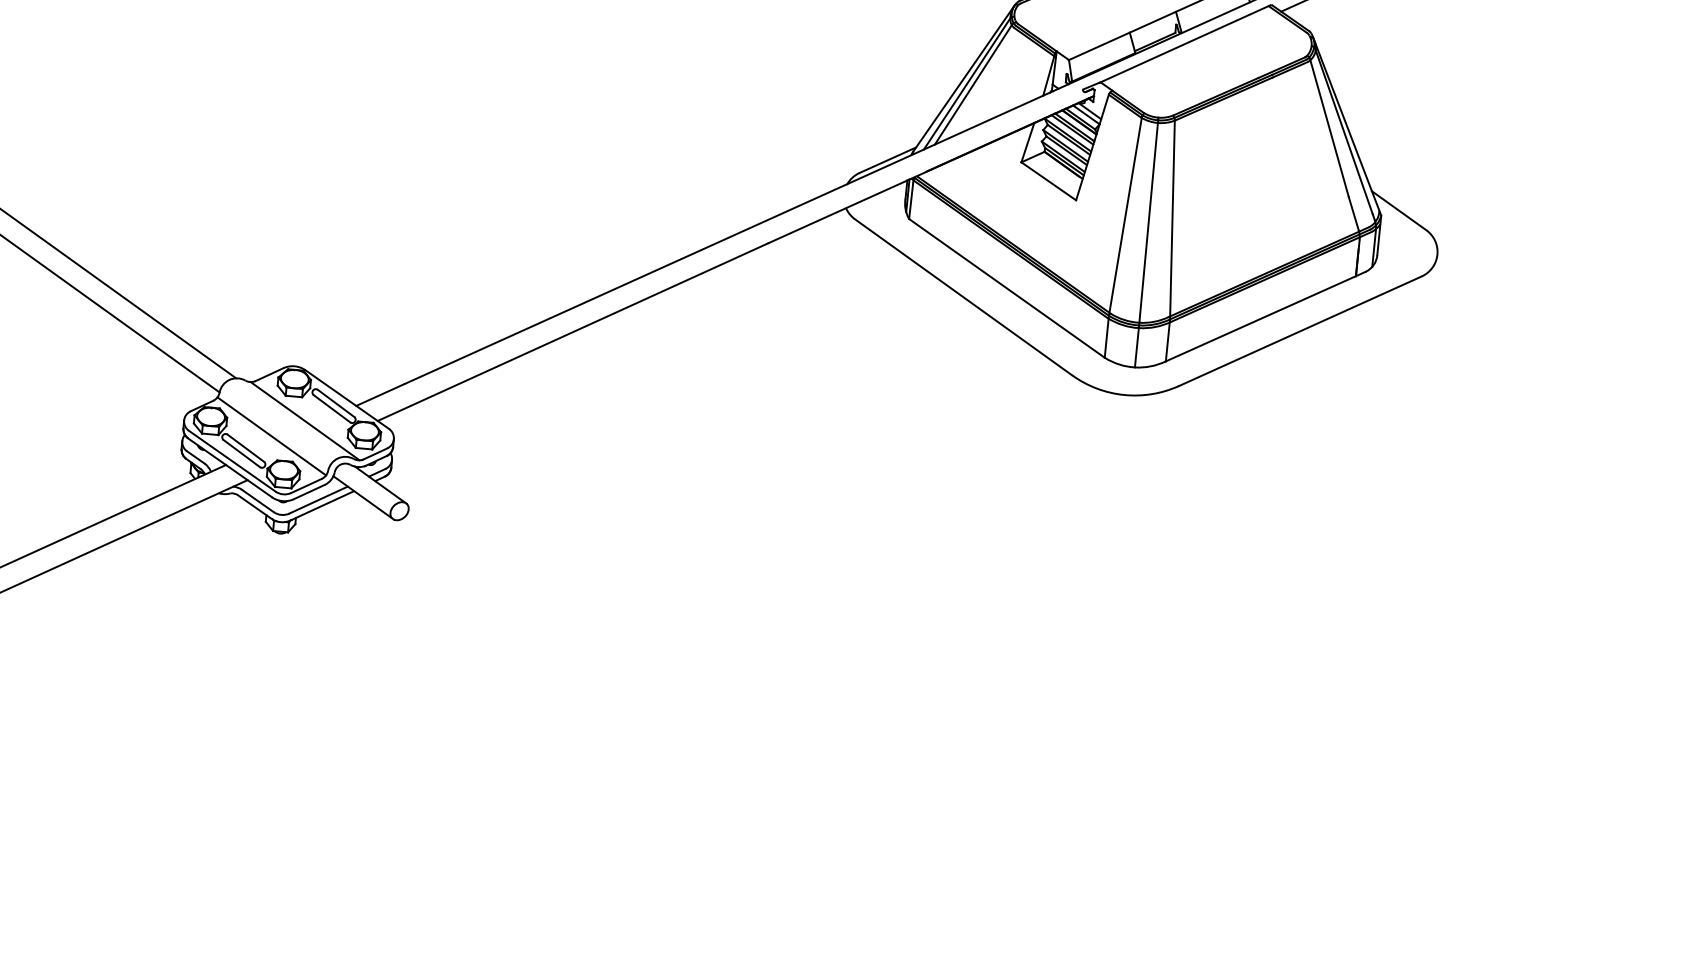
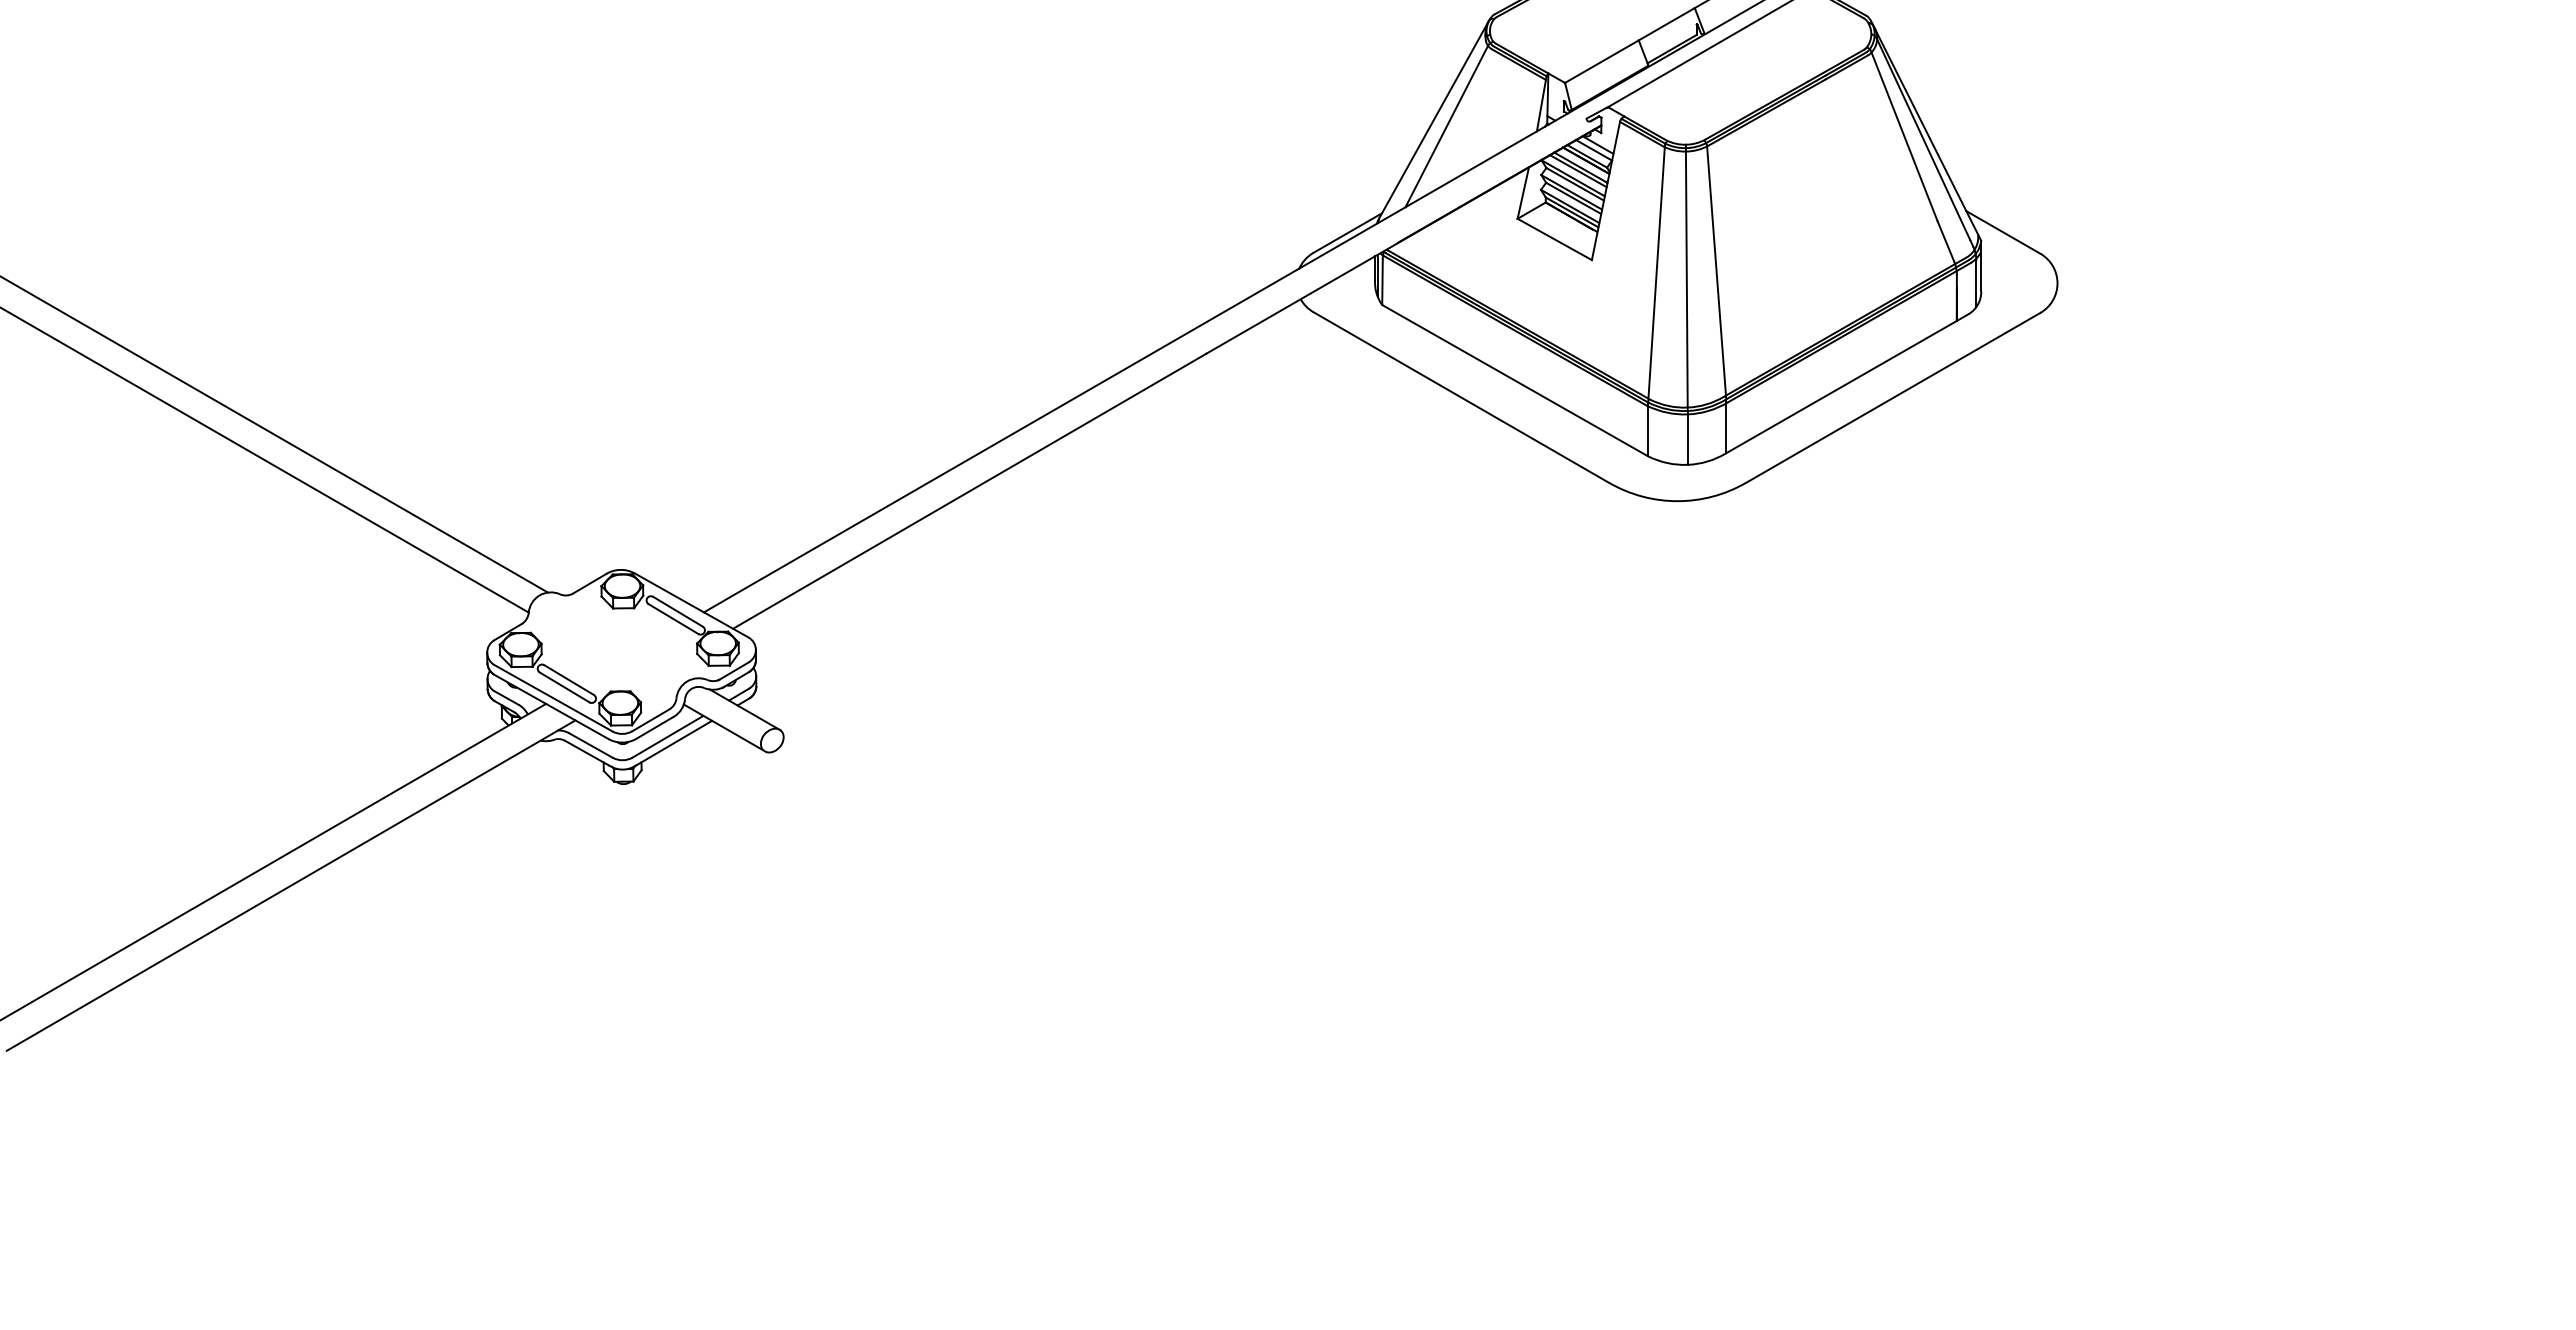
line: (966, 83) -> (1438, 125), removed
line: (304, 421) -> (640, 638), removed
line: (271, 436) -> (600, 661), removed

